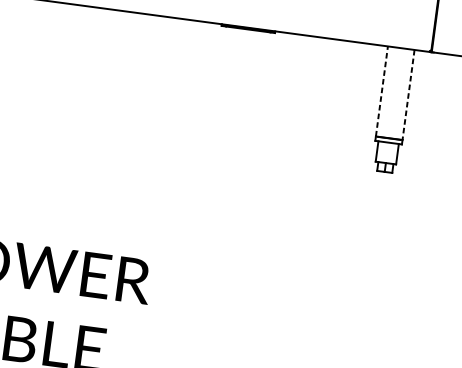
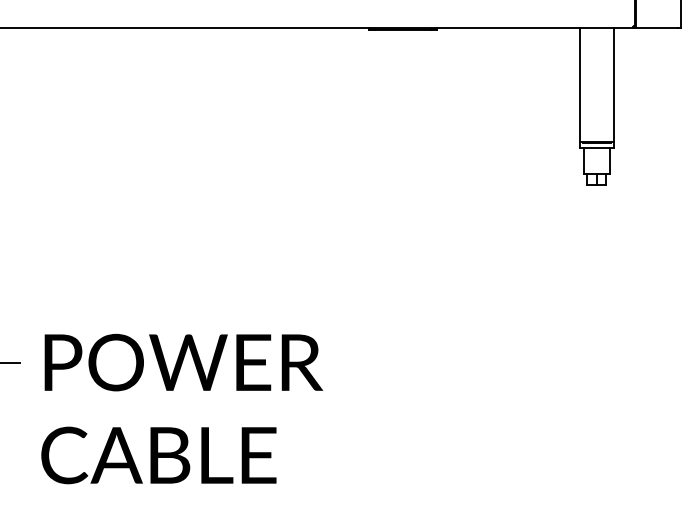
line: (381, 90) -> (579, 84), dashed -> solid
line: (408, 95) -> (613, 85), dashed -> solid

